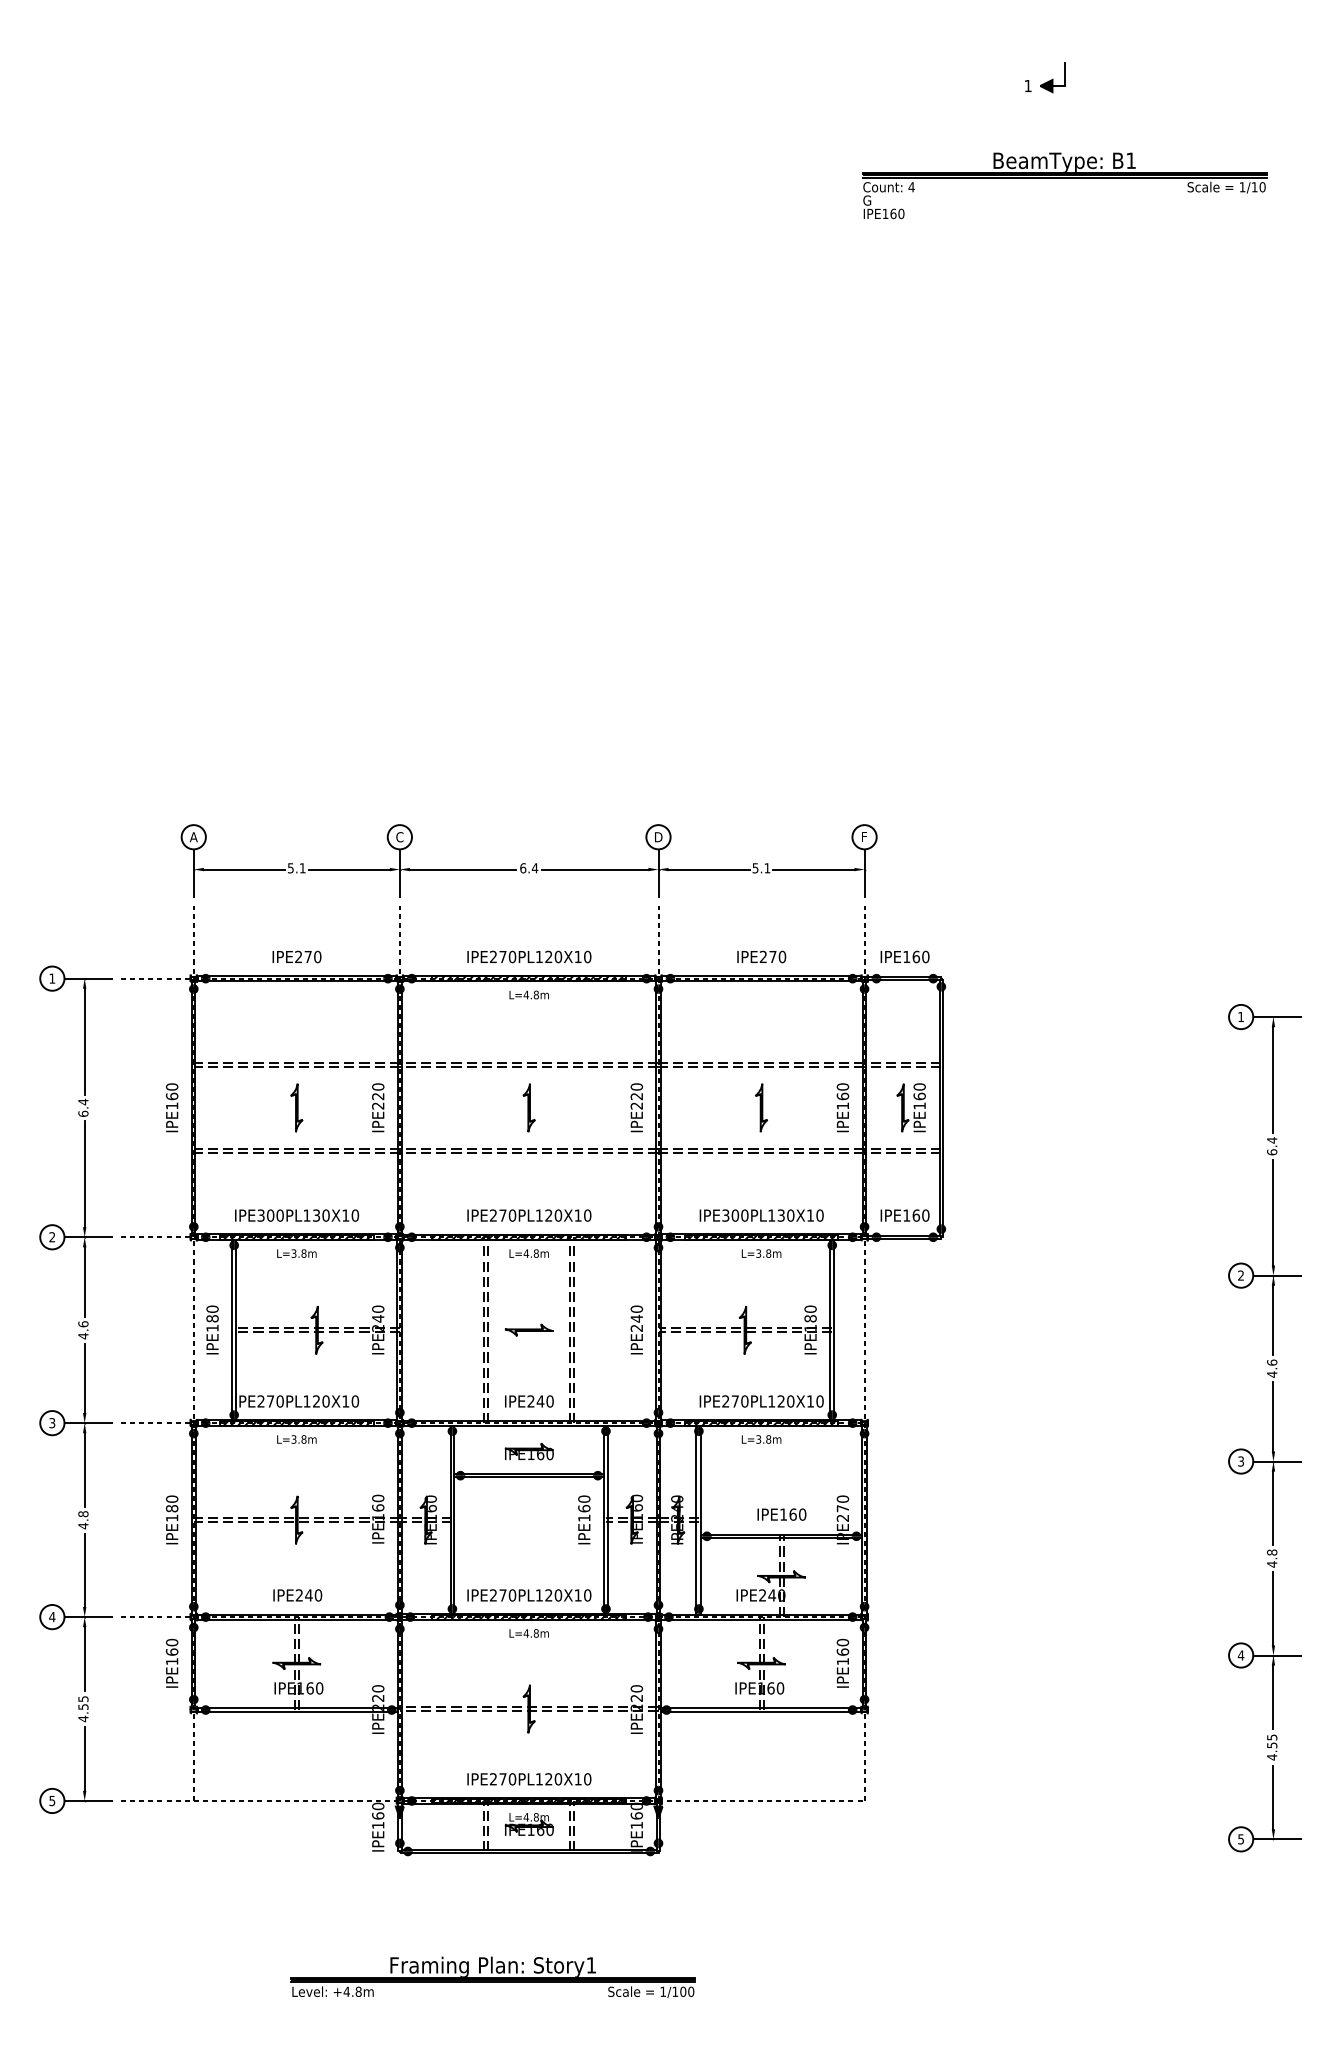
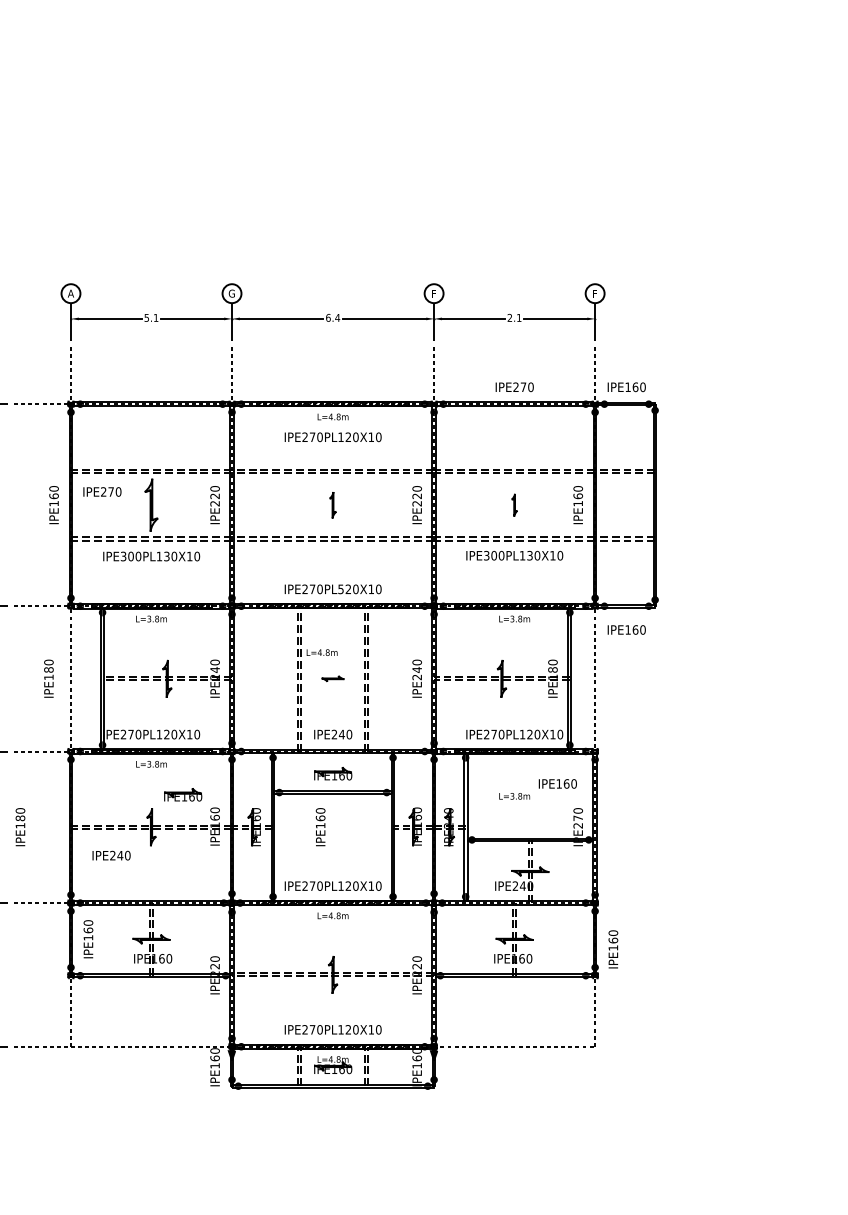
text: (399, 837) -> (231, 293), C -> G
text: (658, 837) -> (434, 293), D -> F
text: (755, 868) -> (509, 318), 5.1 -> 2.1
text: (296, 956) -> (102, 491), moved
text: (529, 956) -> (333, 436), moved
part: (296, 1107) -> (151, 504), size x1.4
part: (528, 1107) -> (332, 504), size x0.7
part: (761, 1107) -> (514, 504), size x0.6
part: (910, 1107) -> (631, 504), removed
text: (297, 1215) -> (152, 556), moved
text: (538, 1215) -> (340, 589), IPE270PL120X10 -> IPE270PL520X10
text: (761, 1215) -> (514, 555), moved
text: (904, 1215) -> (626, 629), moved
text: (528, 1253) -> (321, 652), moved
text: (212, 1329) -> (48, 678), moved
part: (528, 1329) -> (332, 678), size x0.6
text: (761, 1439) -> (514, 796), moved
part: (336, 1478) -> (182, 794), added
text: (781, 1514) -> (557, 783), moved
text: (172, 1519) -> (20, 826), moved
text: (584, 1519) -> (320, 826), moved
text: (297, 1595) -> (111, 855), moved
text: (172, 1662) -> (88, 938), moved
text: (842, 1662) -> (613, 948), moved
part: (492, 1977) -> (304, 1184), removed

